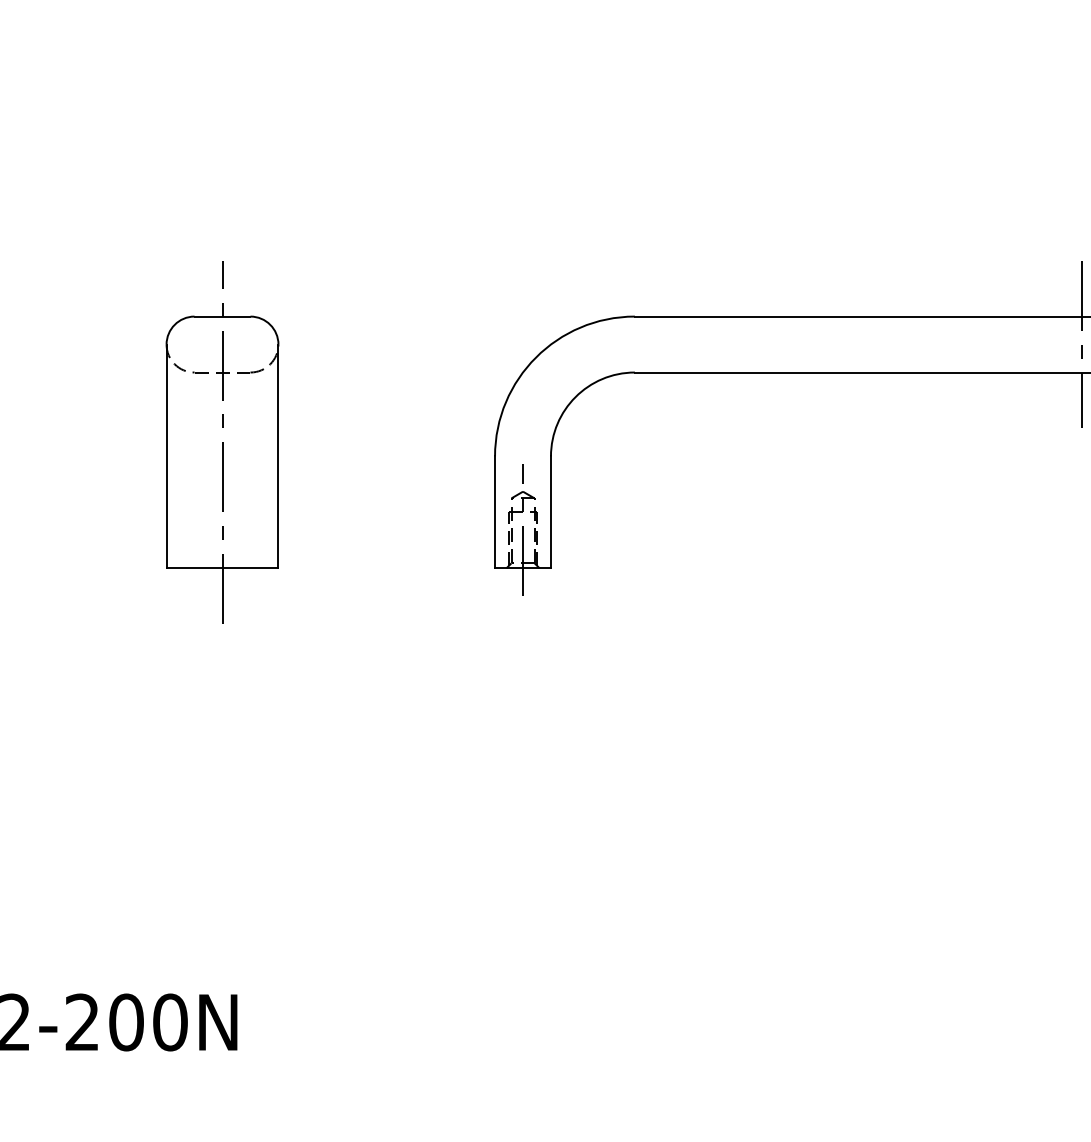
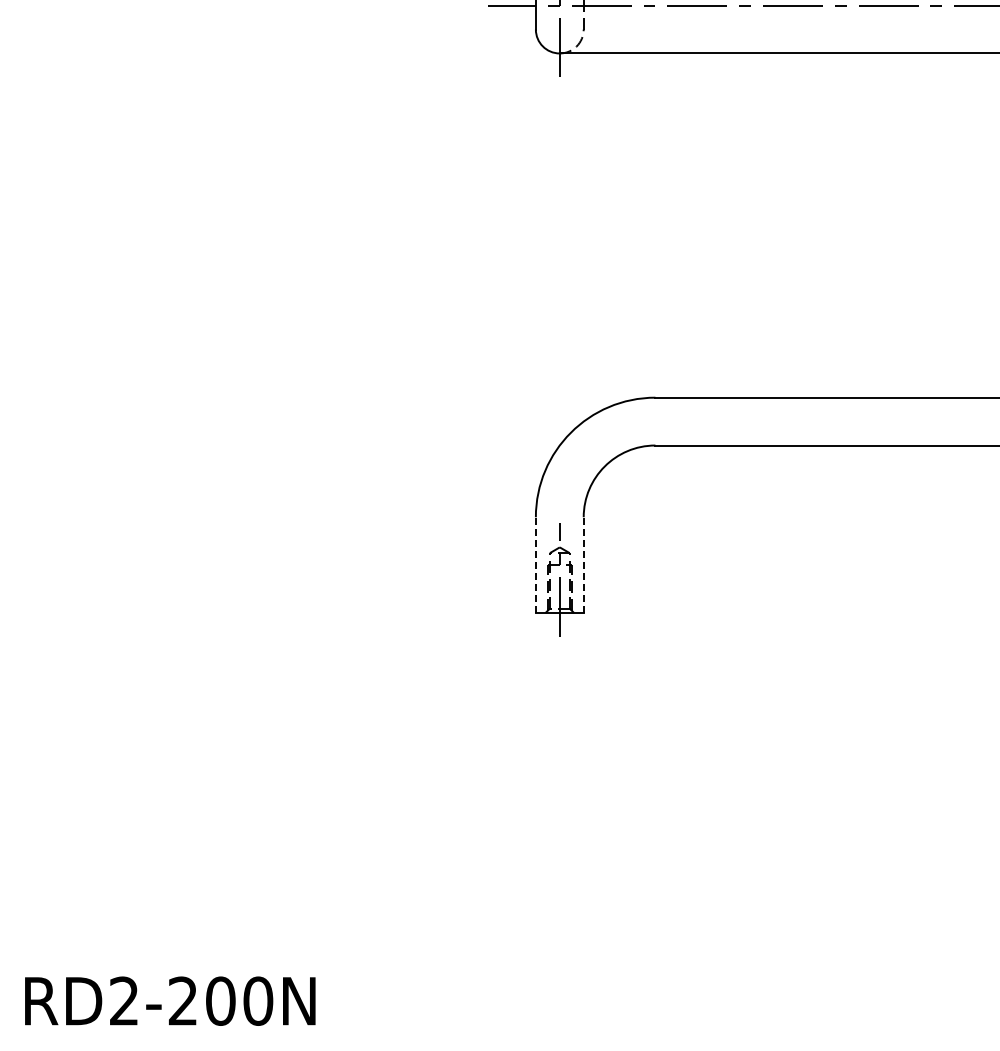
part: (222, 442) -> (302, 505), removed
line: (494, 512) -> (535, 565), solid -> dashed
line: (550, 512) -> (583, 565), solid -> dashed

